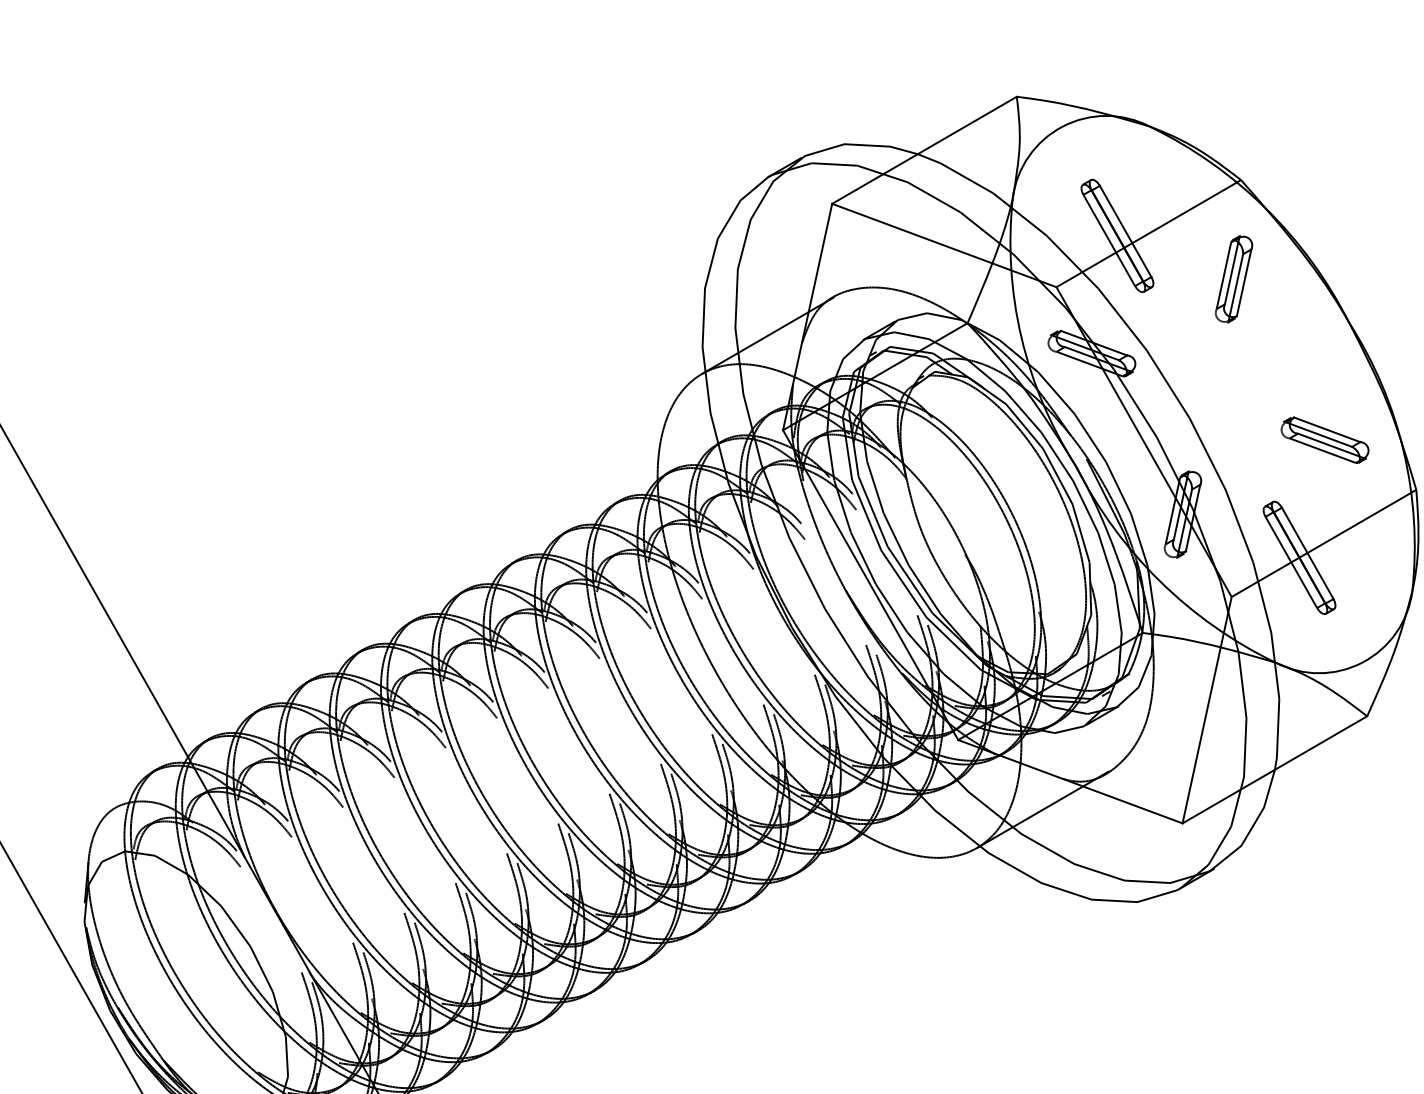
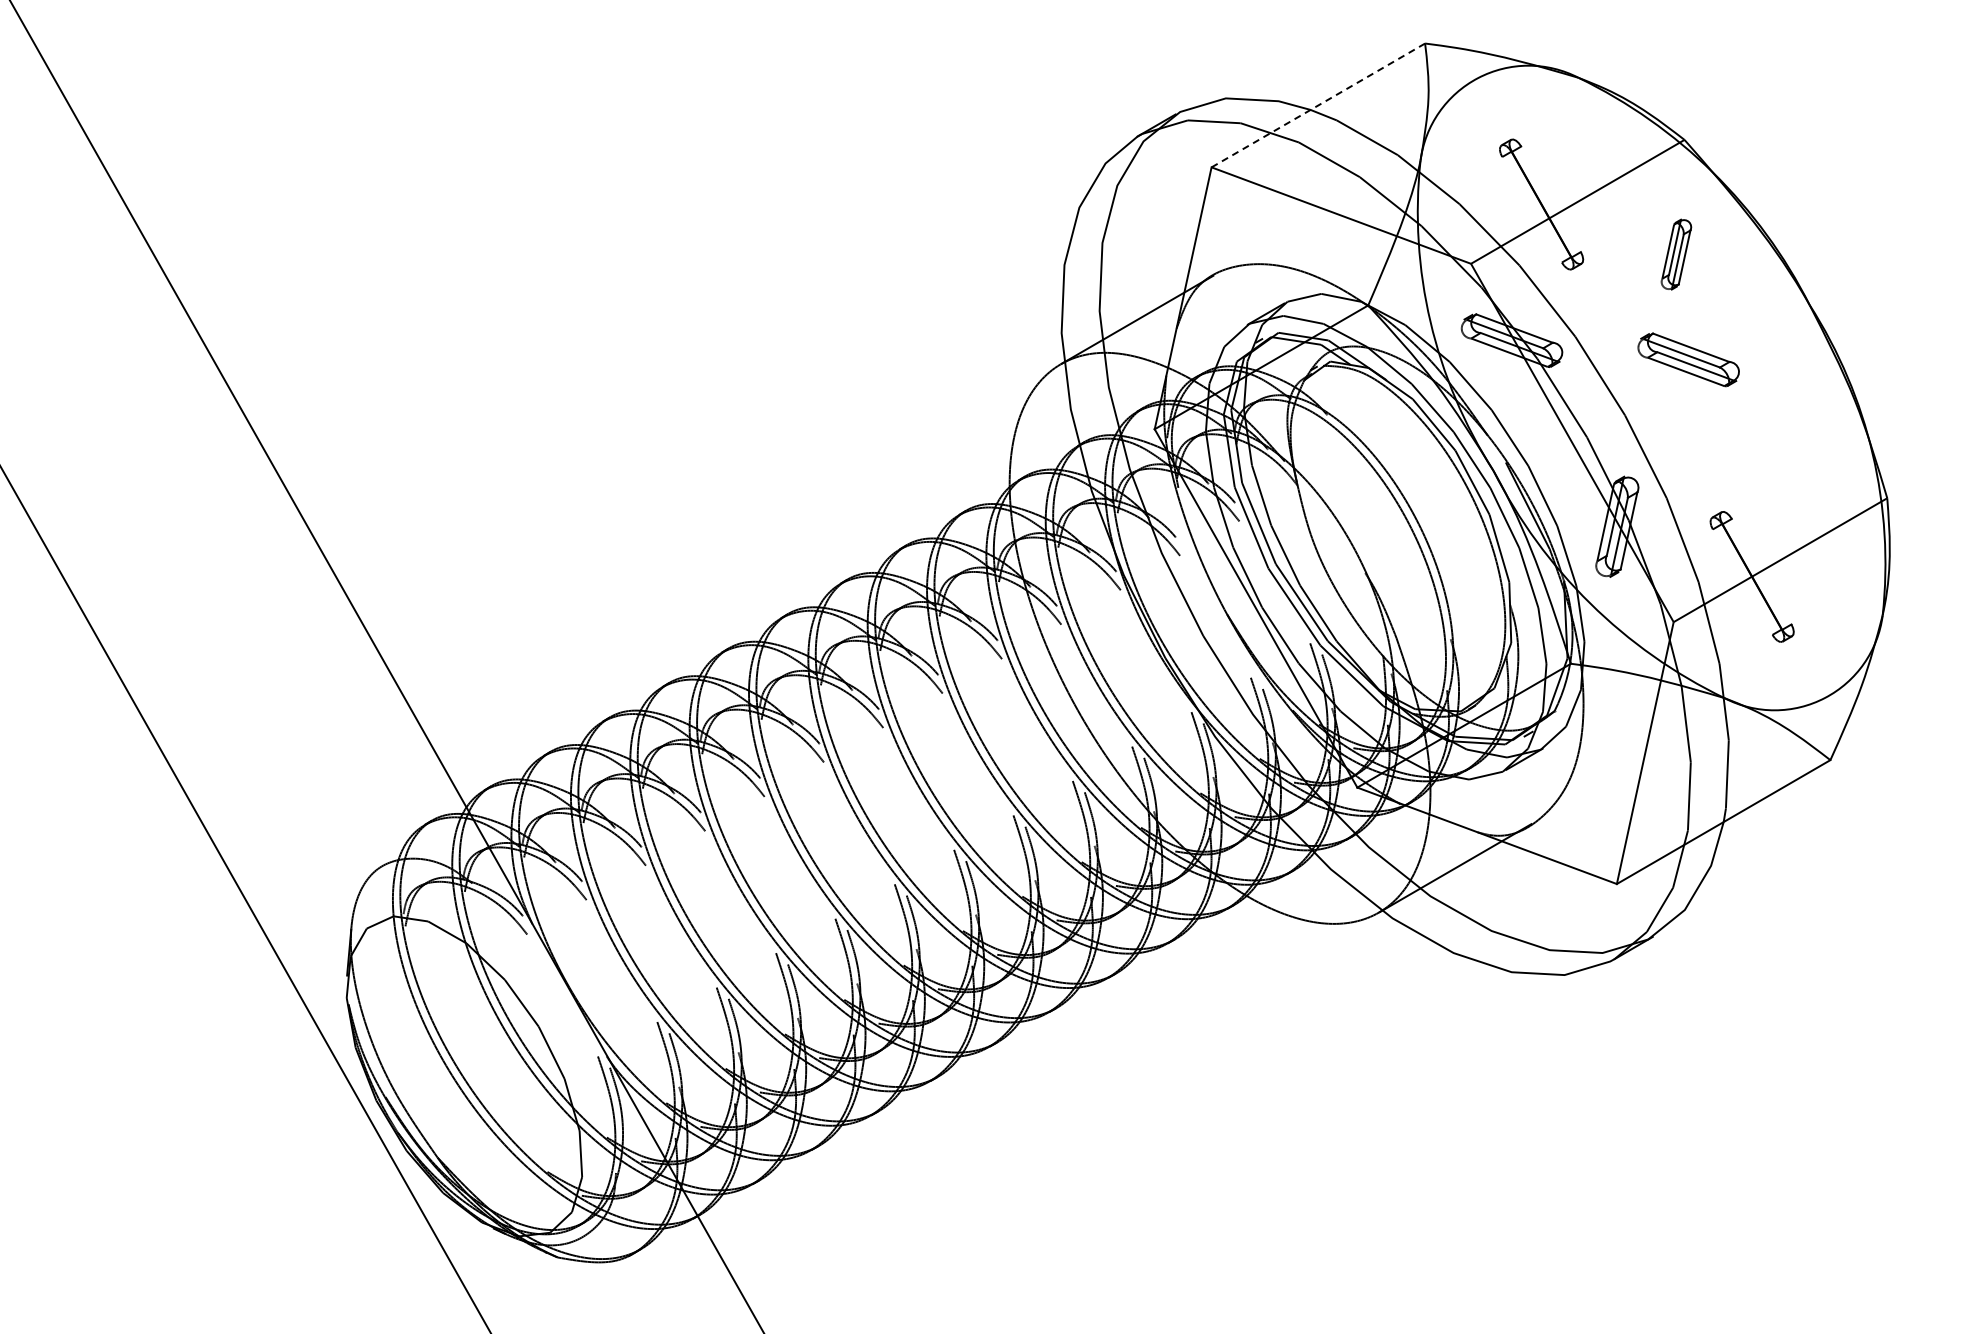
line: (923, 150) -> (1317, 105), solid -> dashed
line: (1125, 231) -> (1550, 199), removed
line: (1108, 240) -> (1531, 209), removed
part: (1234, 279) -> (1676, 254), size x0.7
part: (1324, 439) -> (1688, 359), moved
line: (1307, 553) -> (1761, 571), removed
line: (1291, 561) -> (1742, 581), removed

